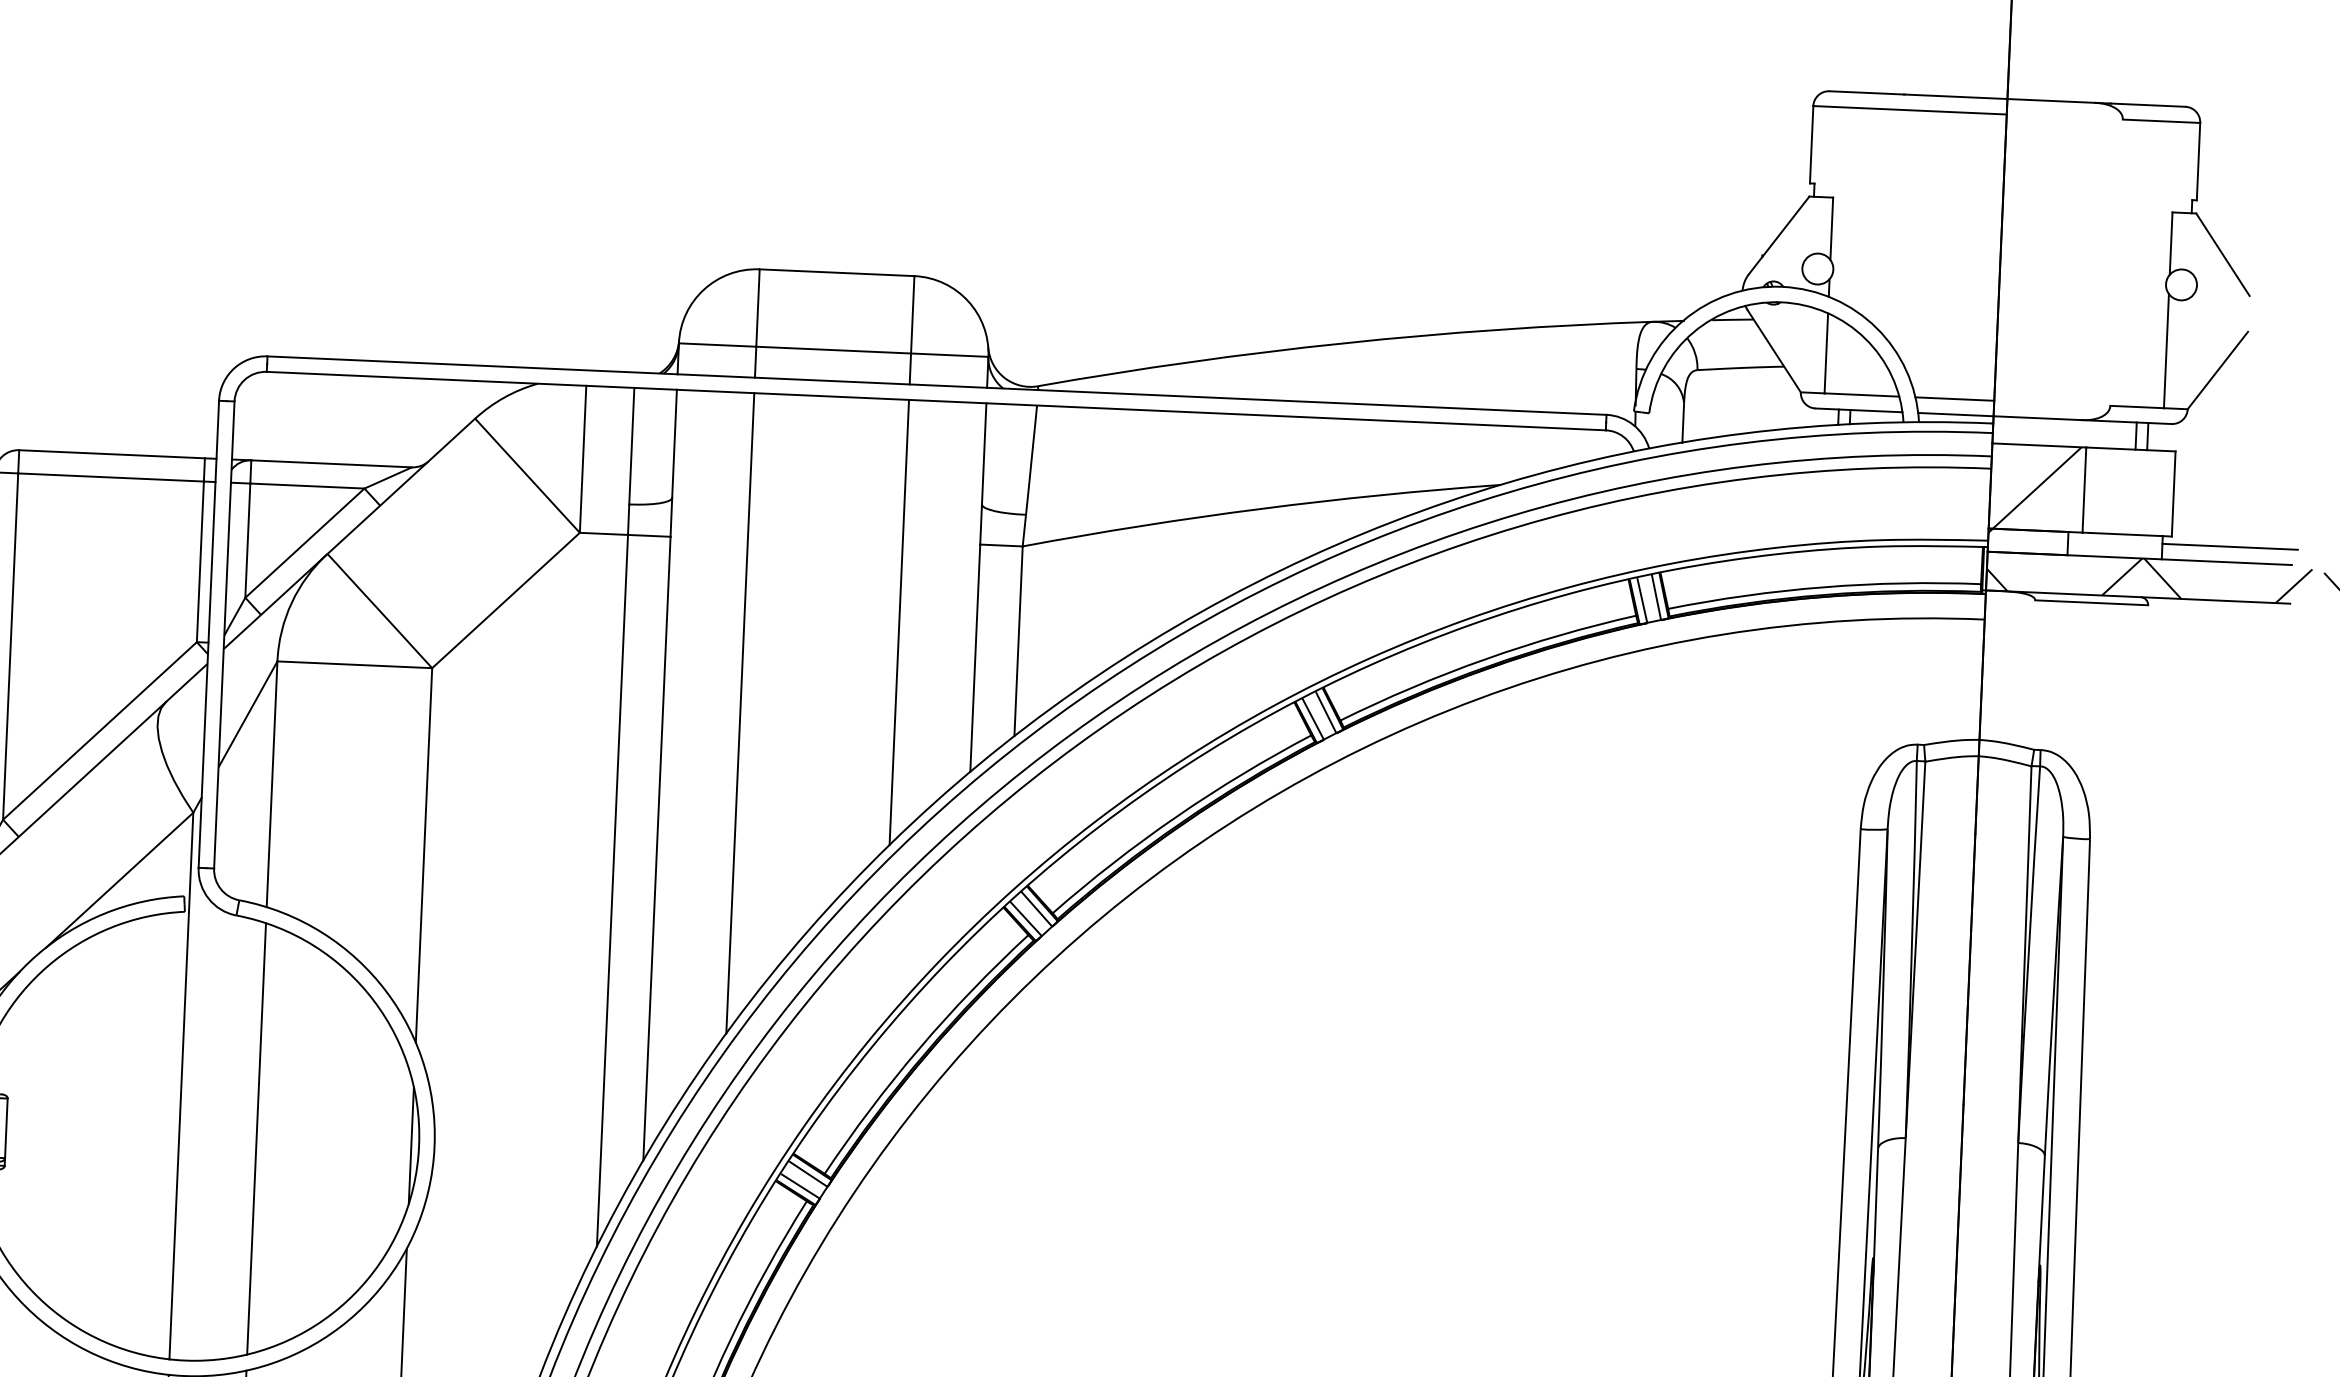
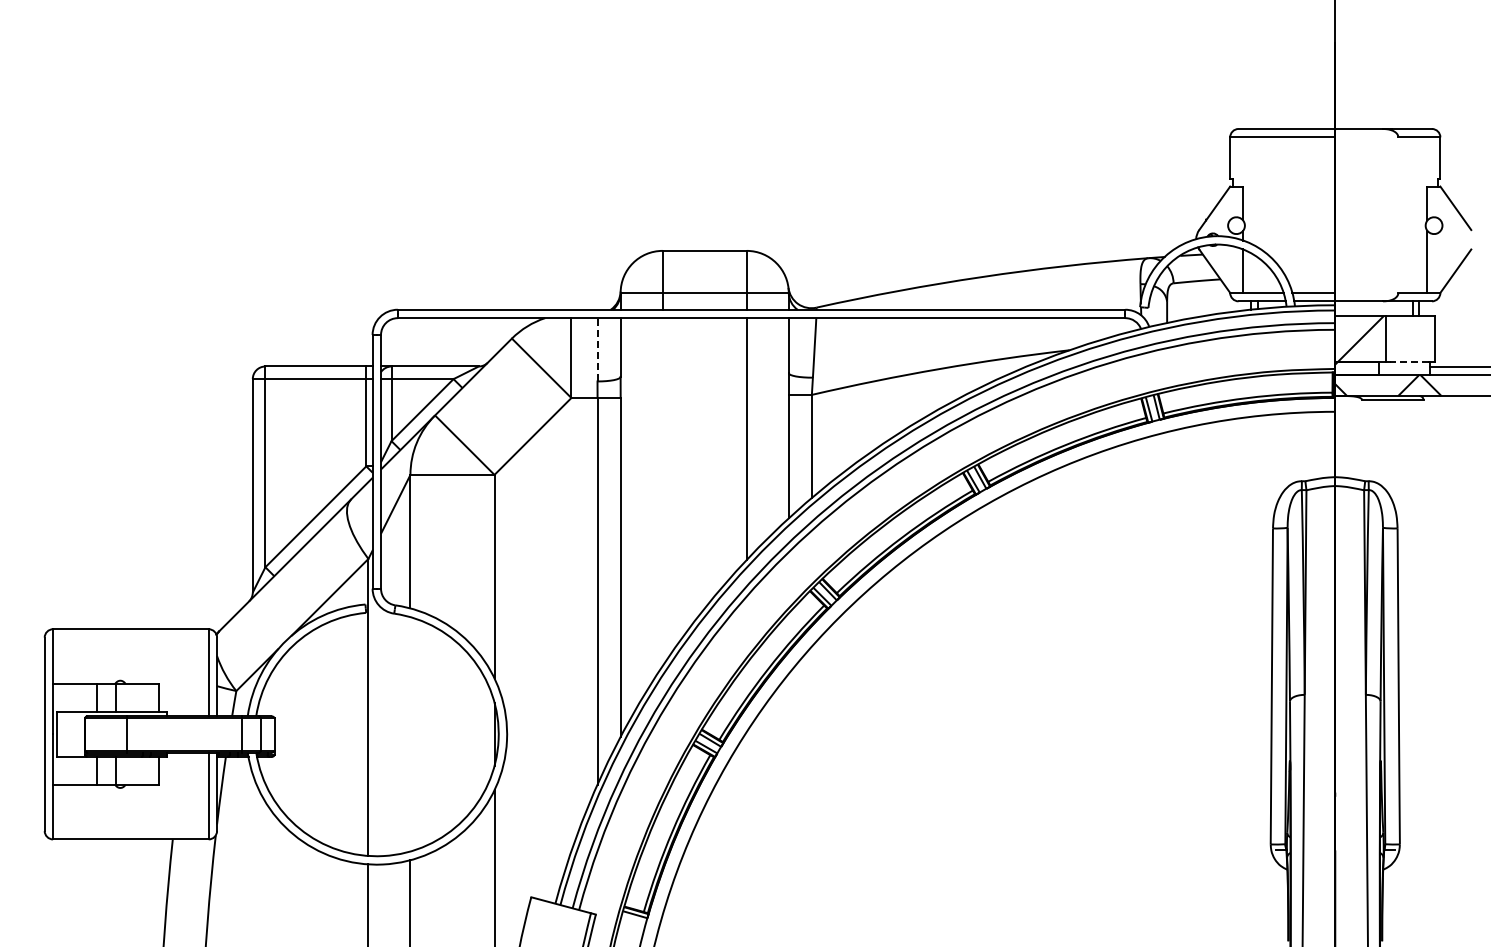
line: (631, 445) -> (597, 349), solid -> dashed
line: (2125, 534) -> (1409, 362), solid -> dashed
line: (739, 714) -> (662, 492), removed
line: (256, 1139) -> (410, 734), removed

